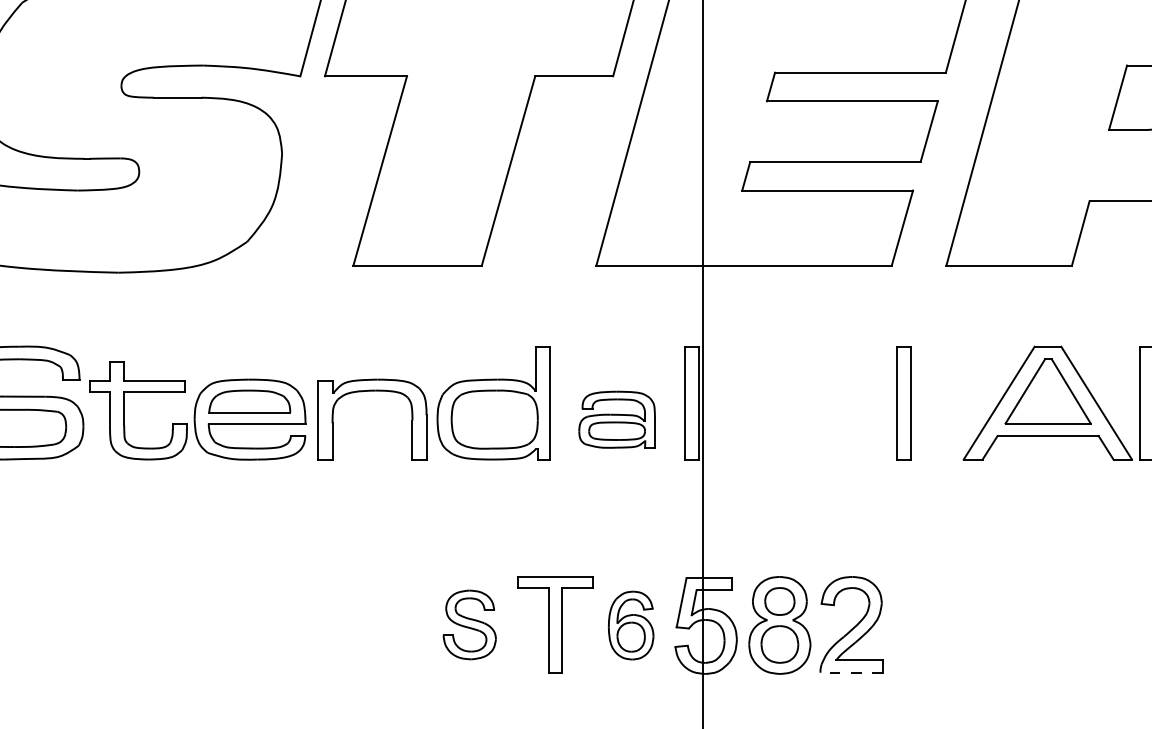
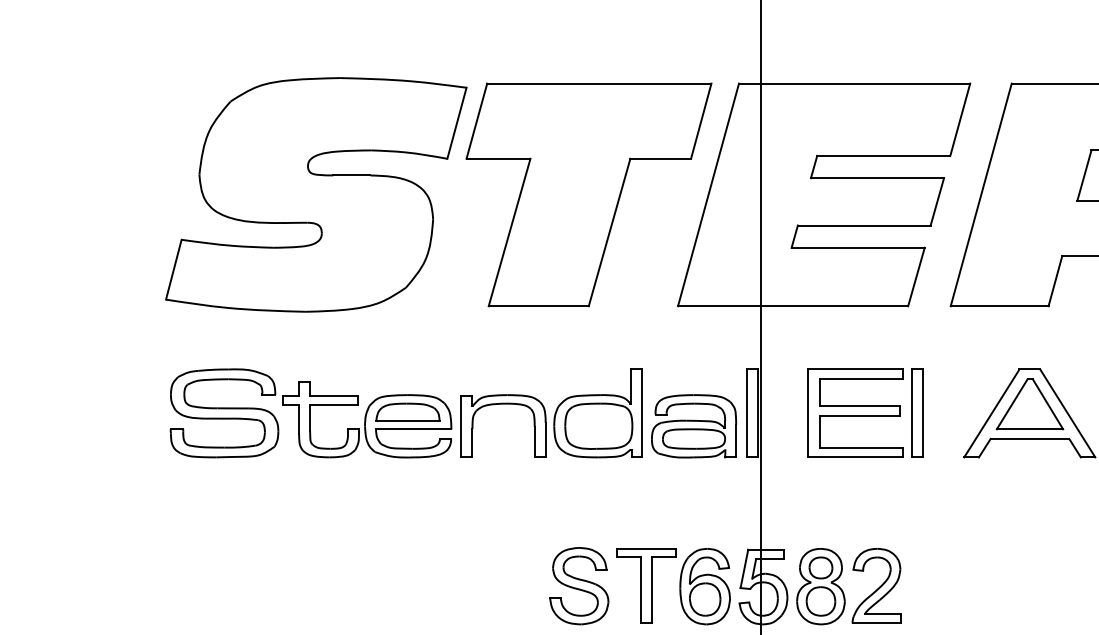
part: (824, 401) -> (855, 412), added
part: (617, 419) -> (694, 426), size x1.43
part: (469, 625) -> (579, 586), size x1.43
part: (630, 625) -> (704, 586), size x1.43
line: (851, 672) -> (876, 623), dashed -> solid

